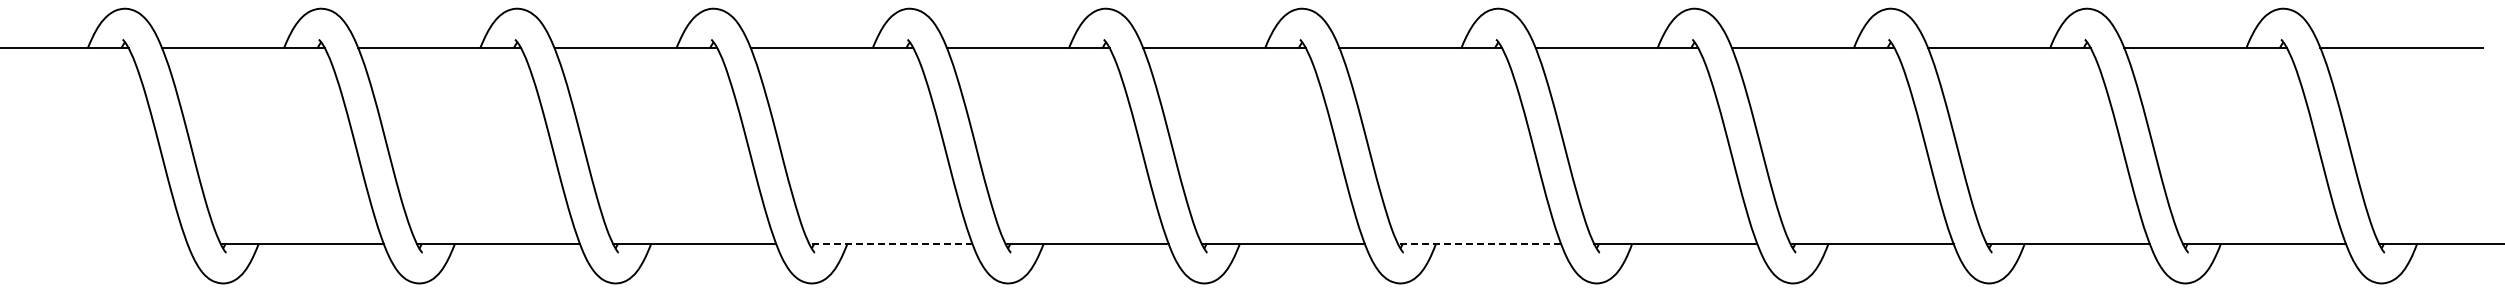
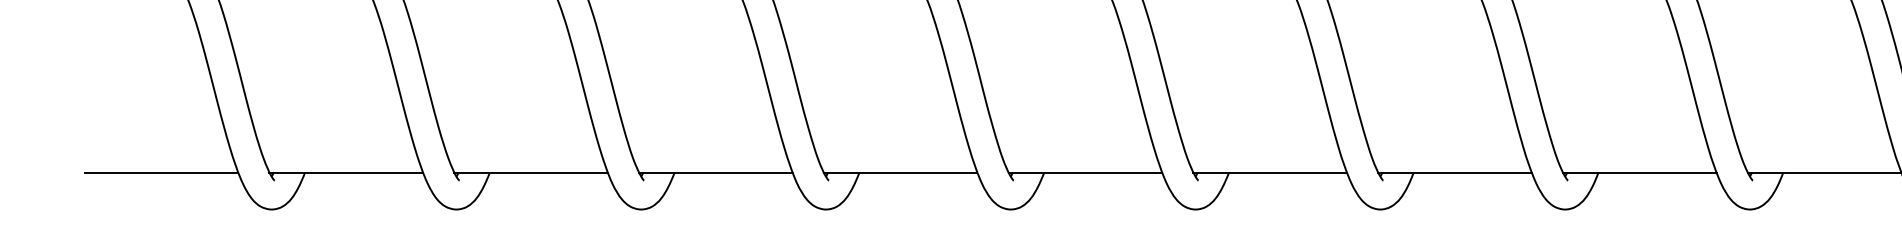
line: (105, 244) -> (160, 172), added
line: (891, 244) -> (901, 172), dashed -> solid
line: (1479, 244) -> (1454, 172), dashed -> solid

